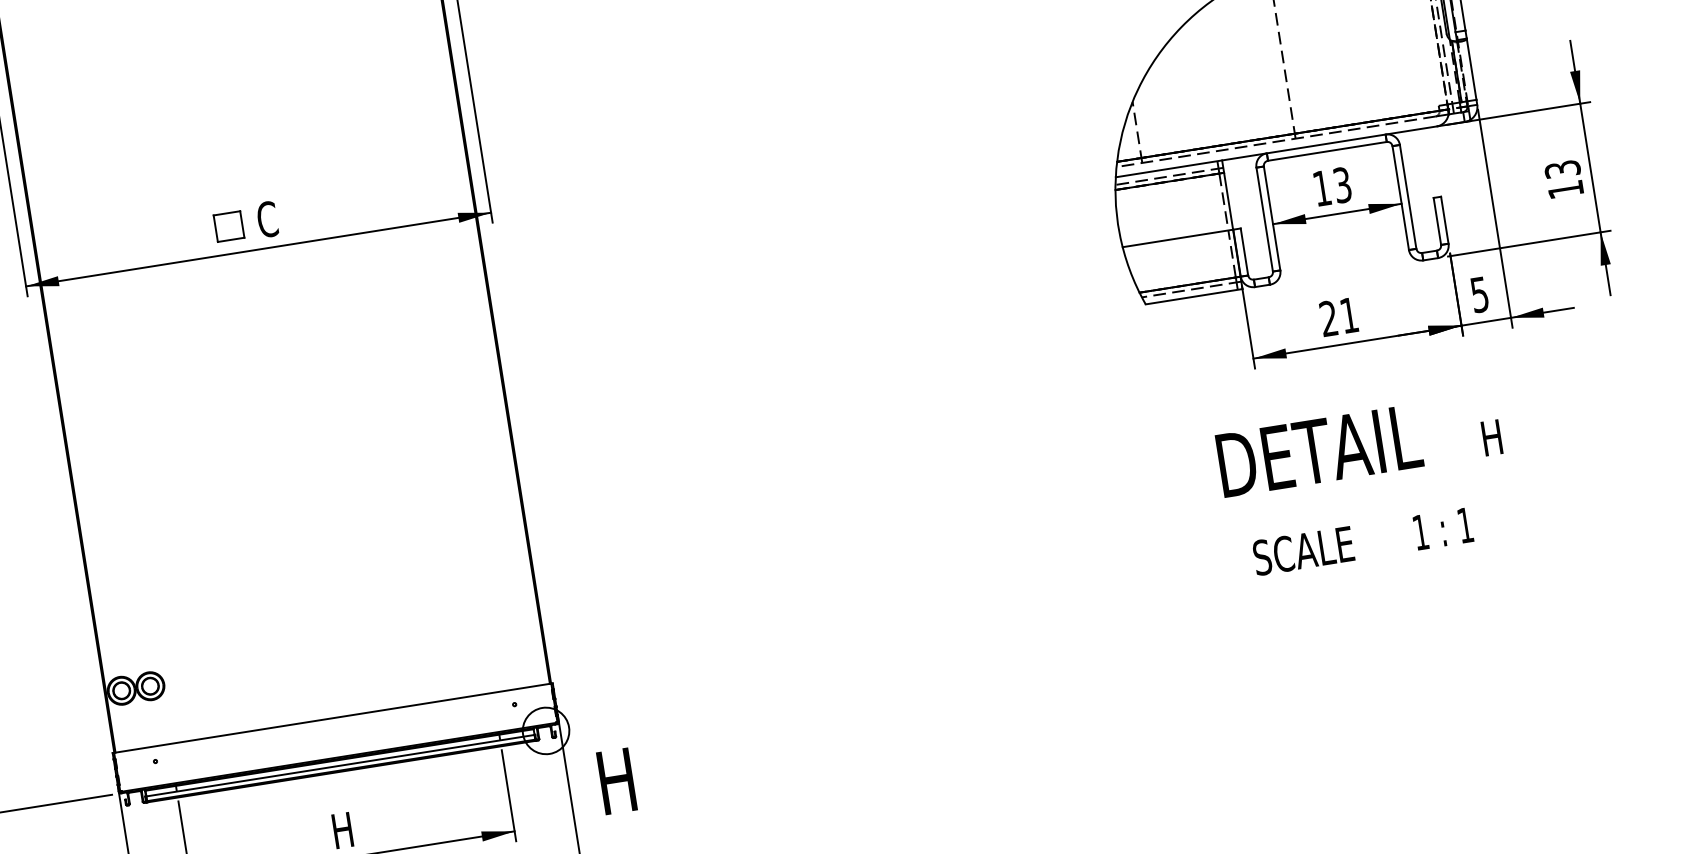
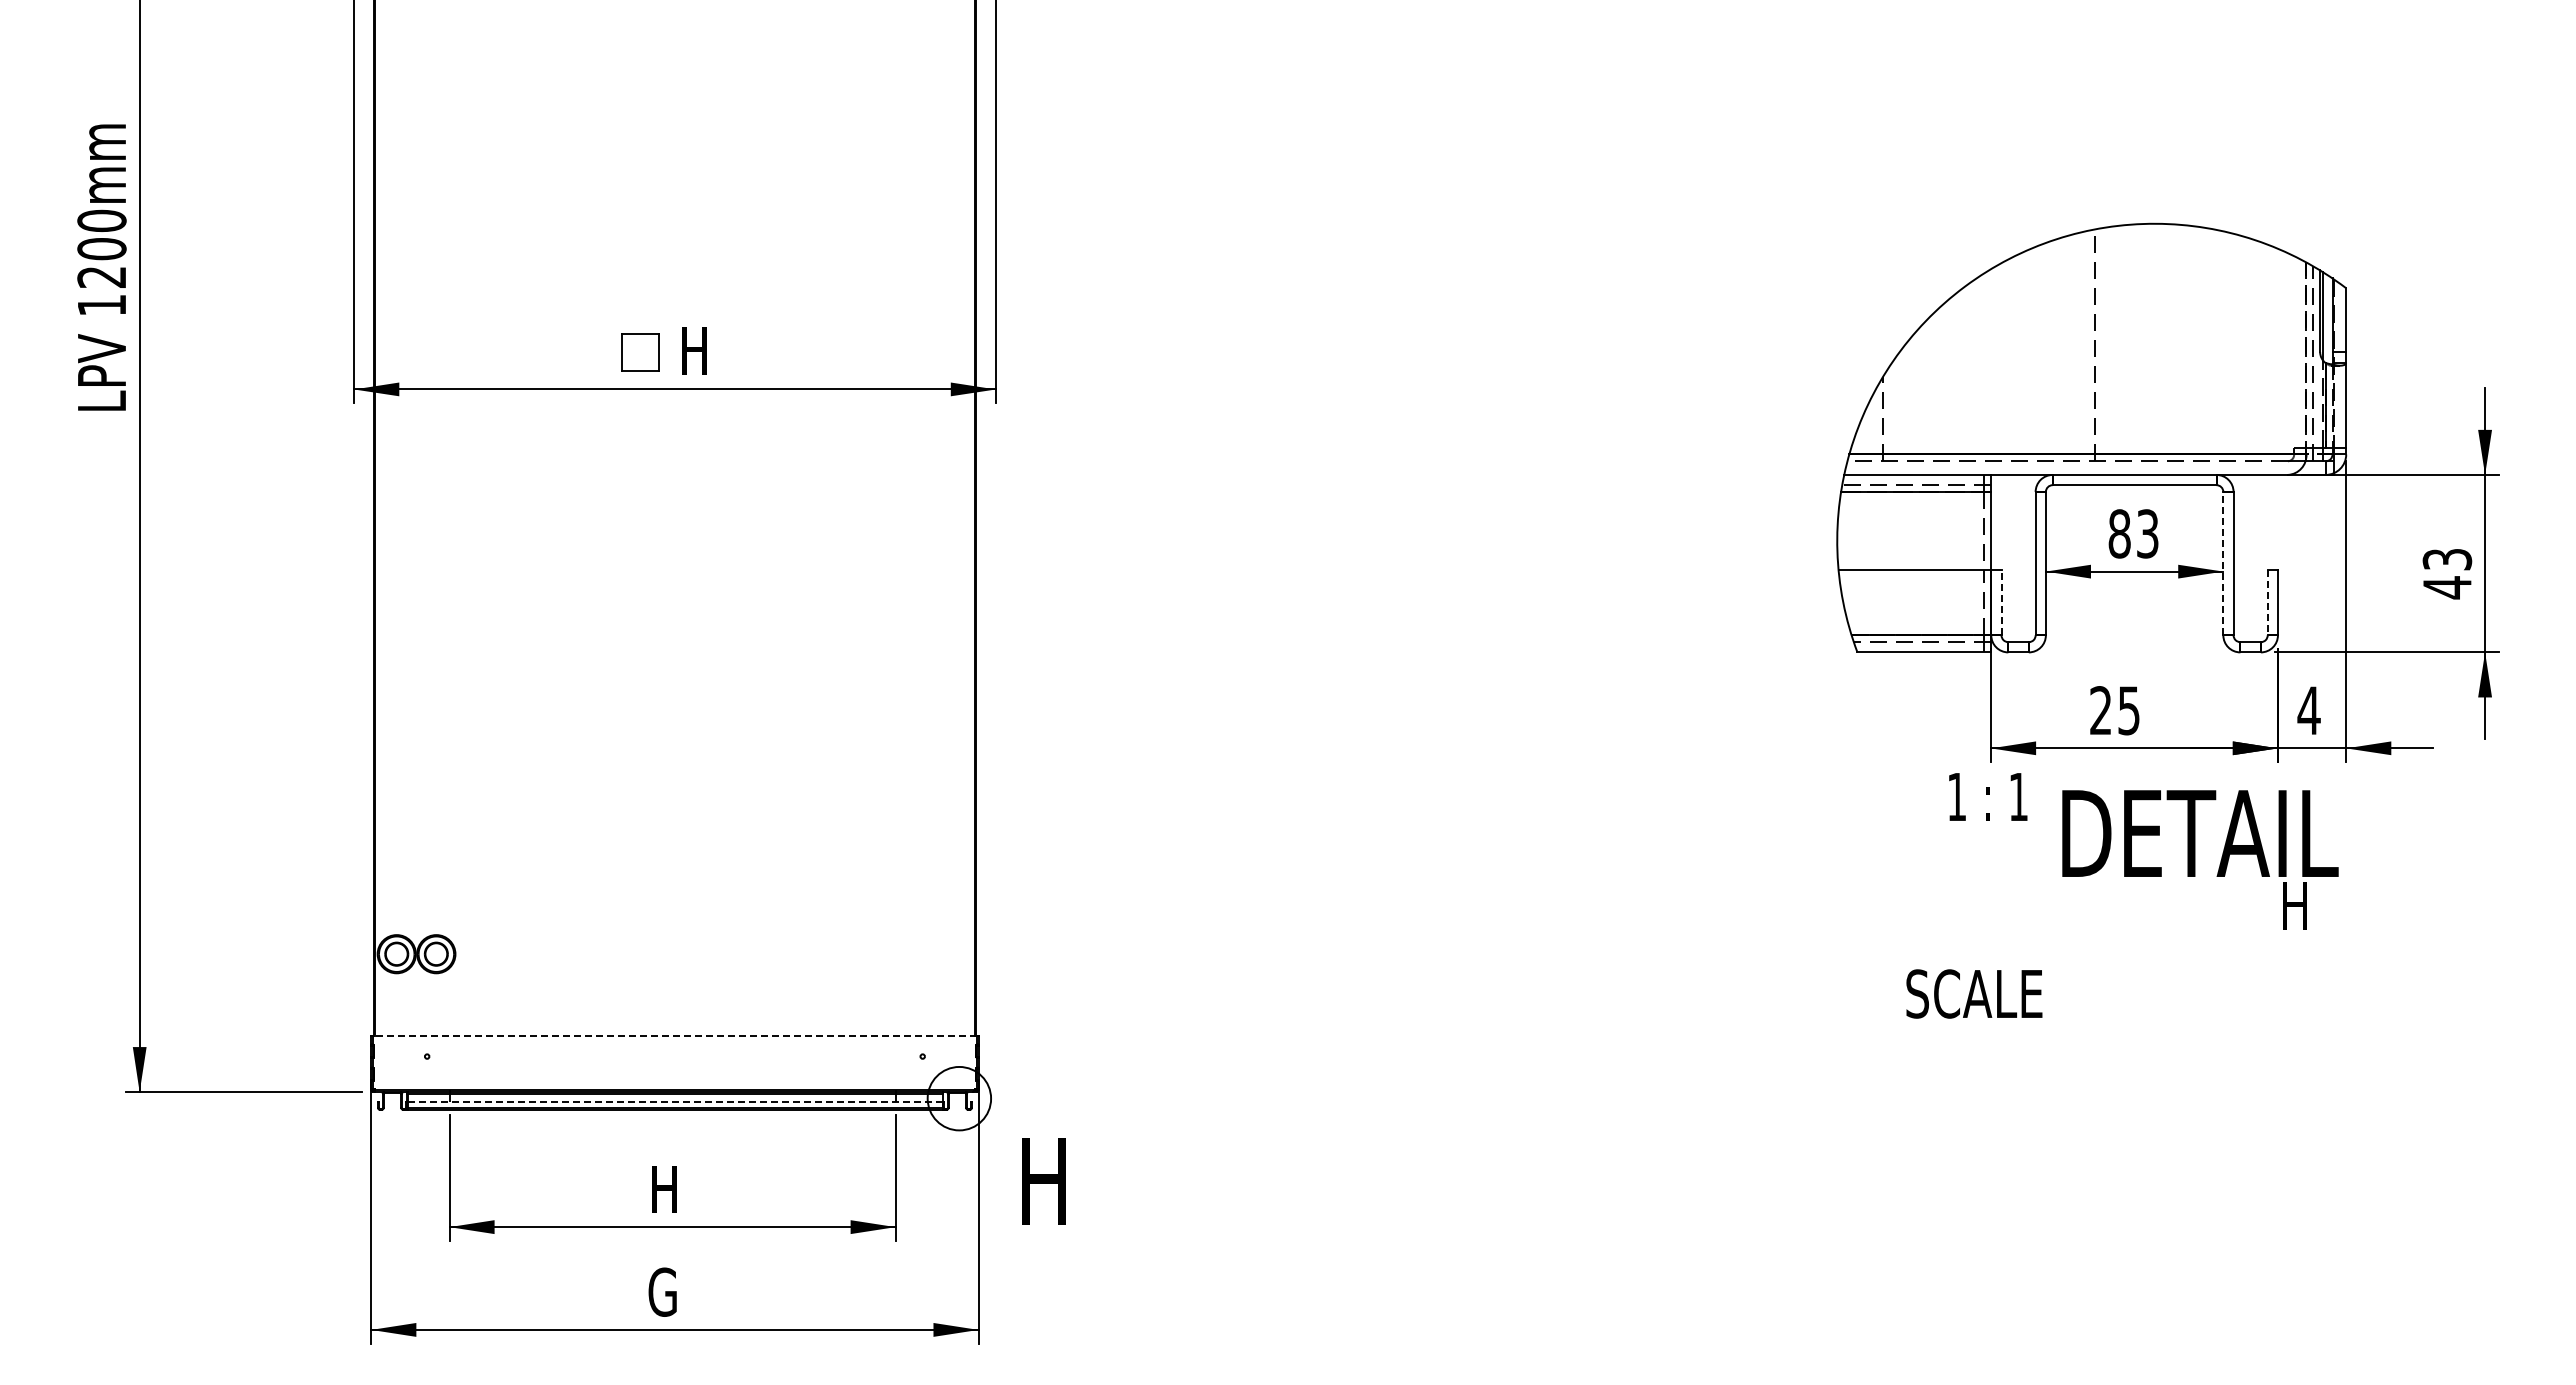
text: (1322, 188) -> (2119, 533), 13 -> 83
text: (1565, 189) -> (2447, 587), 13 -> 43
line: (1400, 197) -> (2223, 563), solid -> dashed
text: (267, 219) -> (693, 350), C -> H
line: (1437, 221) -> (2267, 603), solid -> dashed
line: (1244, 251) -> (2001, 602), solid -> dashed
text: (1479, 294) -> (2308, 710), 5 -> 4
text: (1348, 315) -> (2128, 710), 21 -> 25
text: (1319, 450) -> (2200, 833), moved
text: (1443, 528) -> (1988, 796), moved
text: (1303, 550) -> (1974, 993), moved
line: (332, 718) -> (674, 1036), solid -> dashed
line: (340, 765) -> (675, 1101), solid -> dashed

